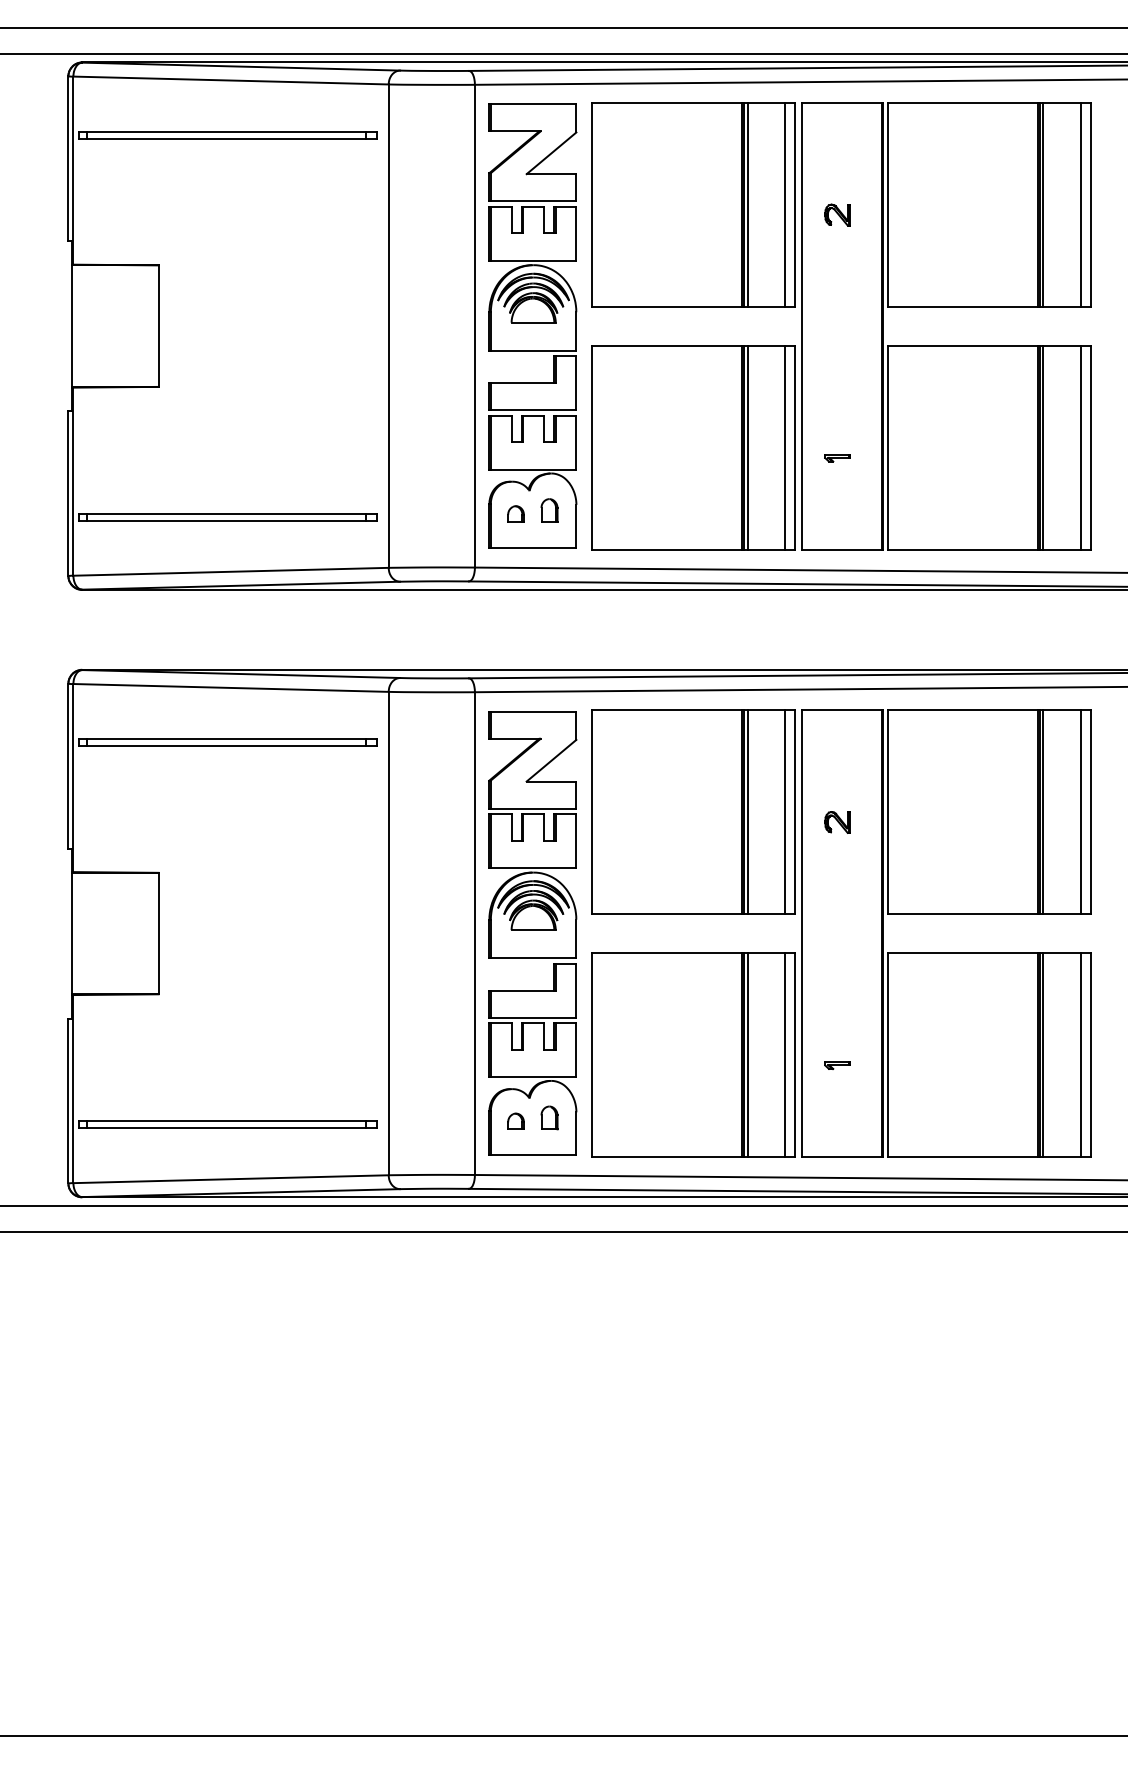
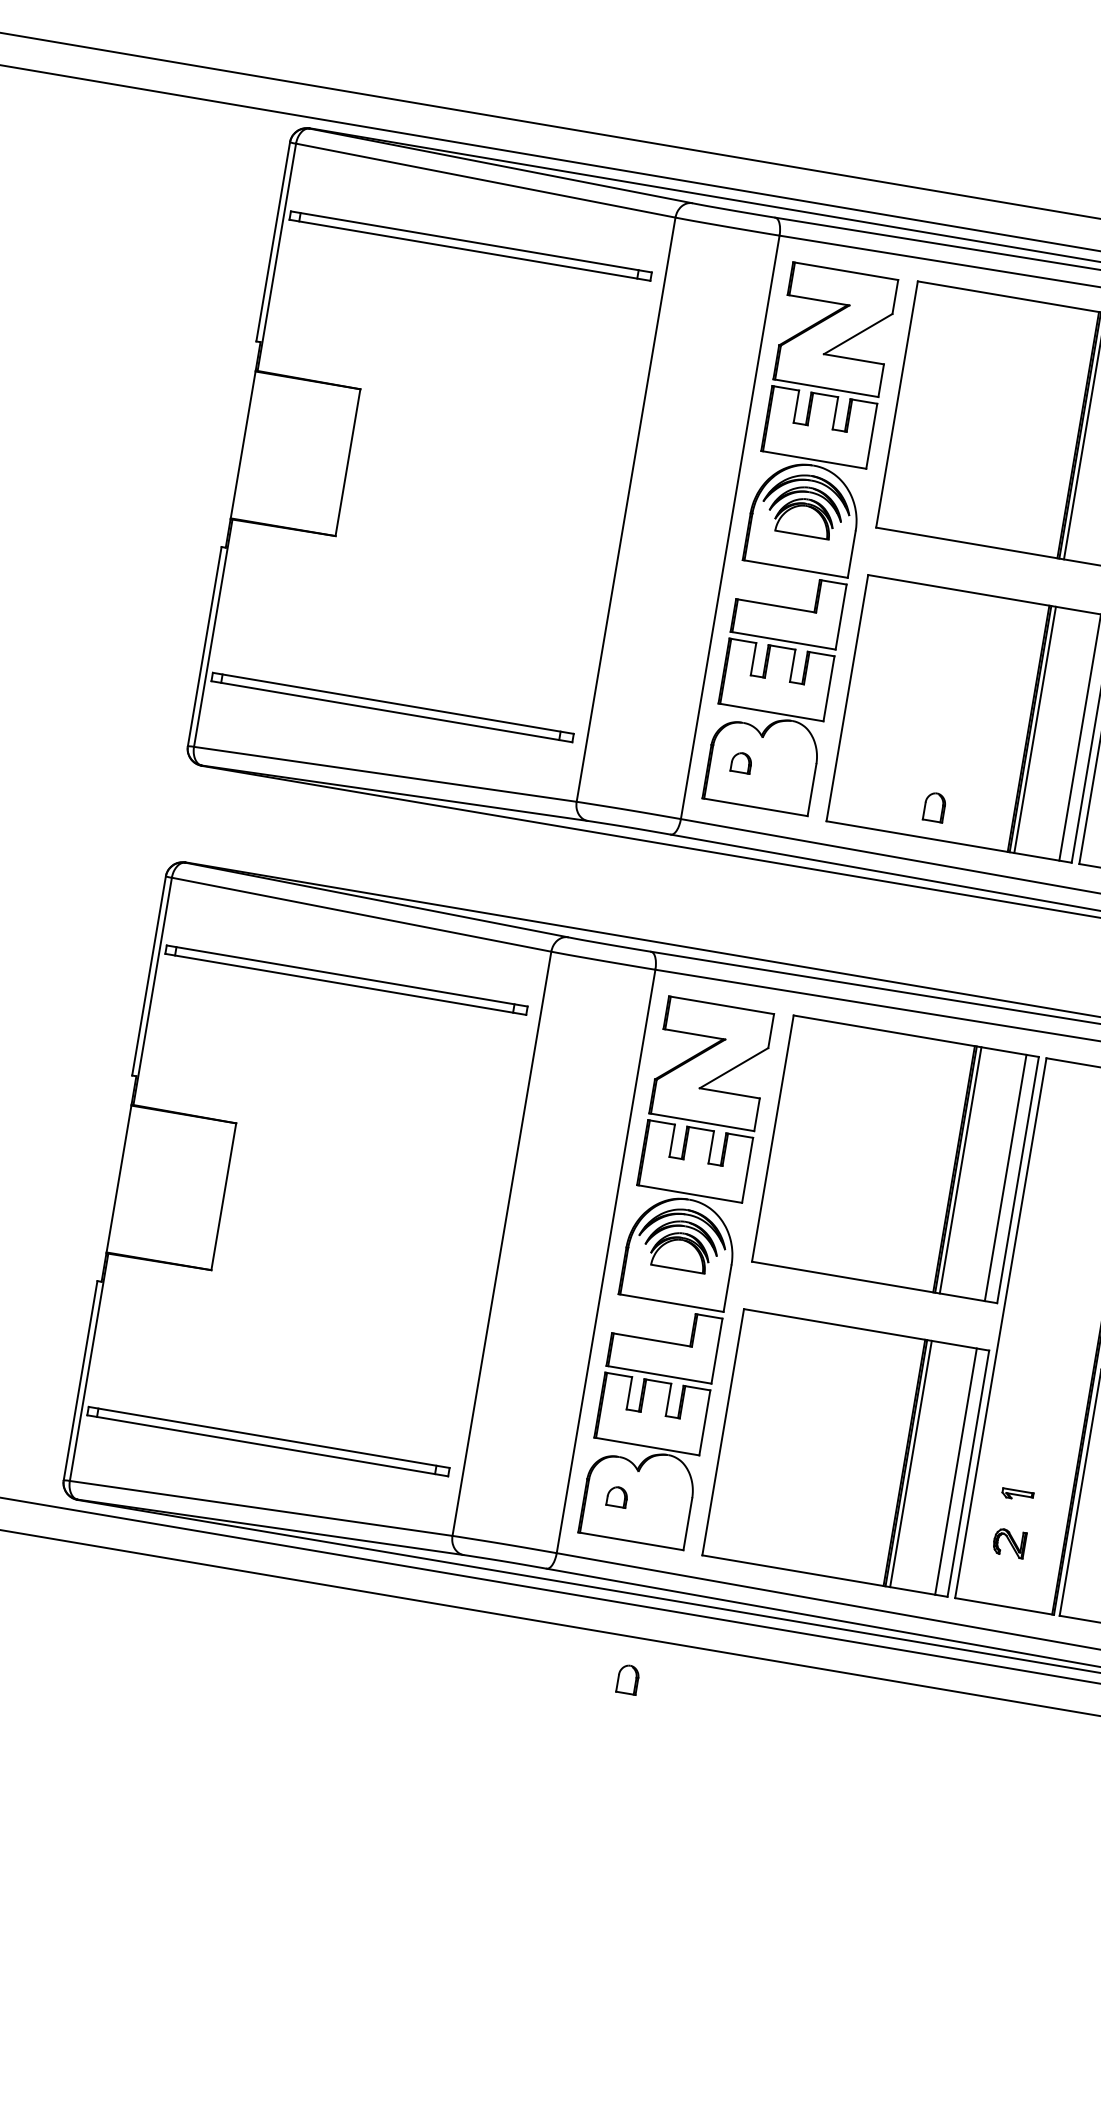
part: (549, 510) -> (934, 807), moved
part: (837, 822) -> (1009, 1543), moved
part: (549, 1117) -> (628, 1679), moved

